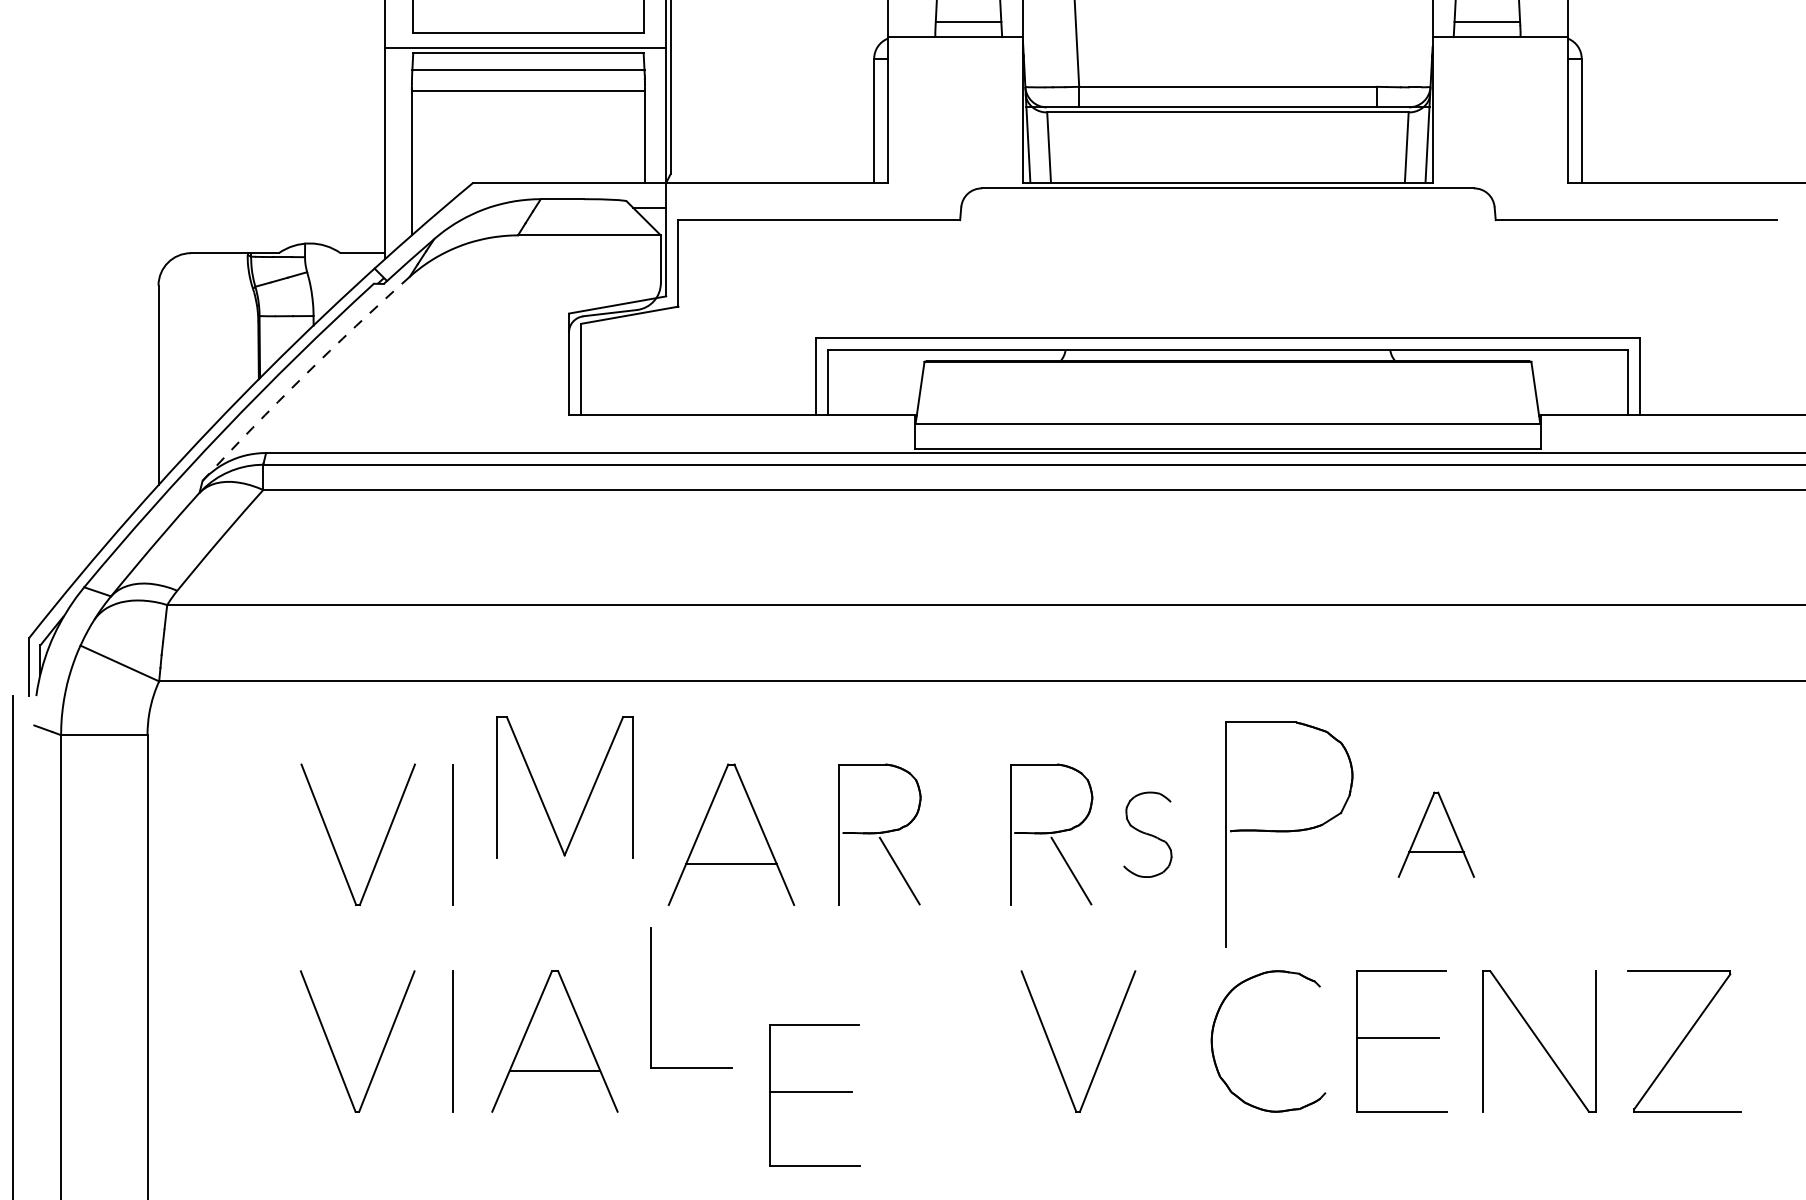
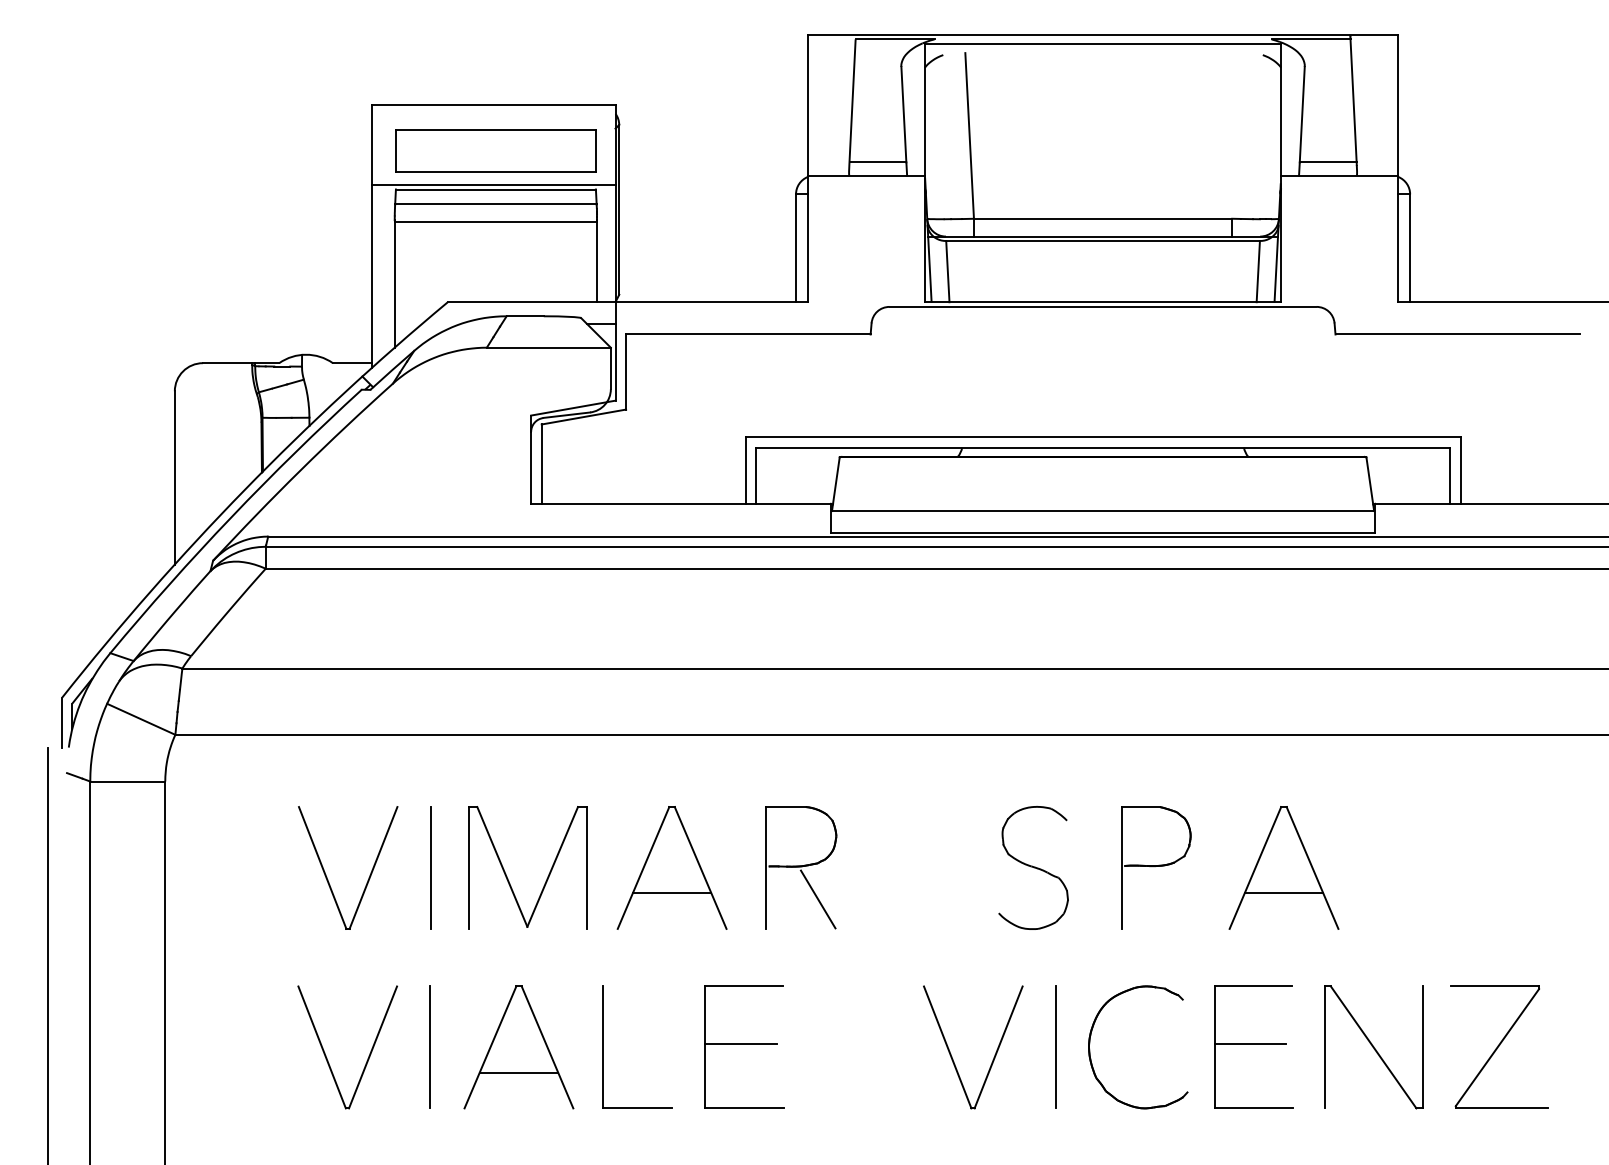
arc: (303, 376) -> (300, 470), dashed -> solid
part: (540, 793) -> (506, 873), moved
part: (1052, 834) -> (950, 867), removed
part: (1147, 834) -> (1033, 867), size x1.67
part: (1289, 834) -> (1156, 867), size x0.62
part: (1435, 834) -> (1283, 867), size x1.67
part: (652, 996) -> (603, 1046), moved
line: (1173, 1041) -> (1055, 1047), added
part: (814, 1094) -> (744, 1046), moved

